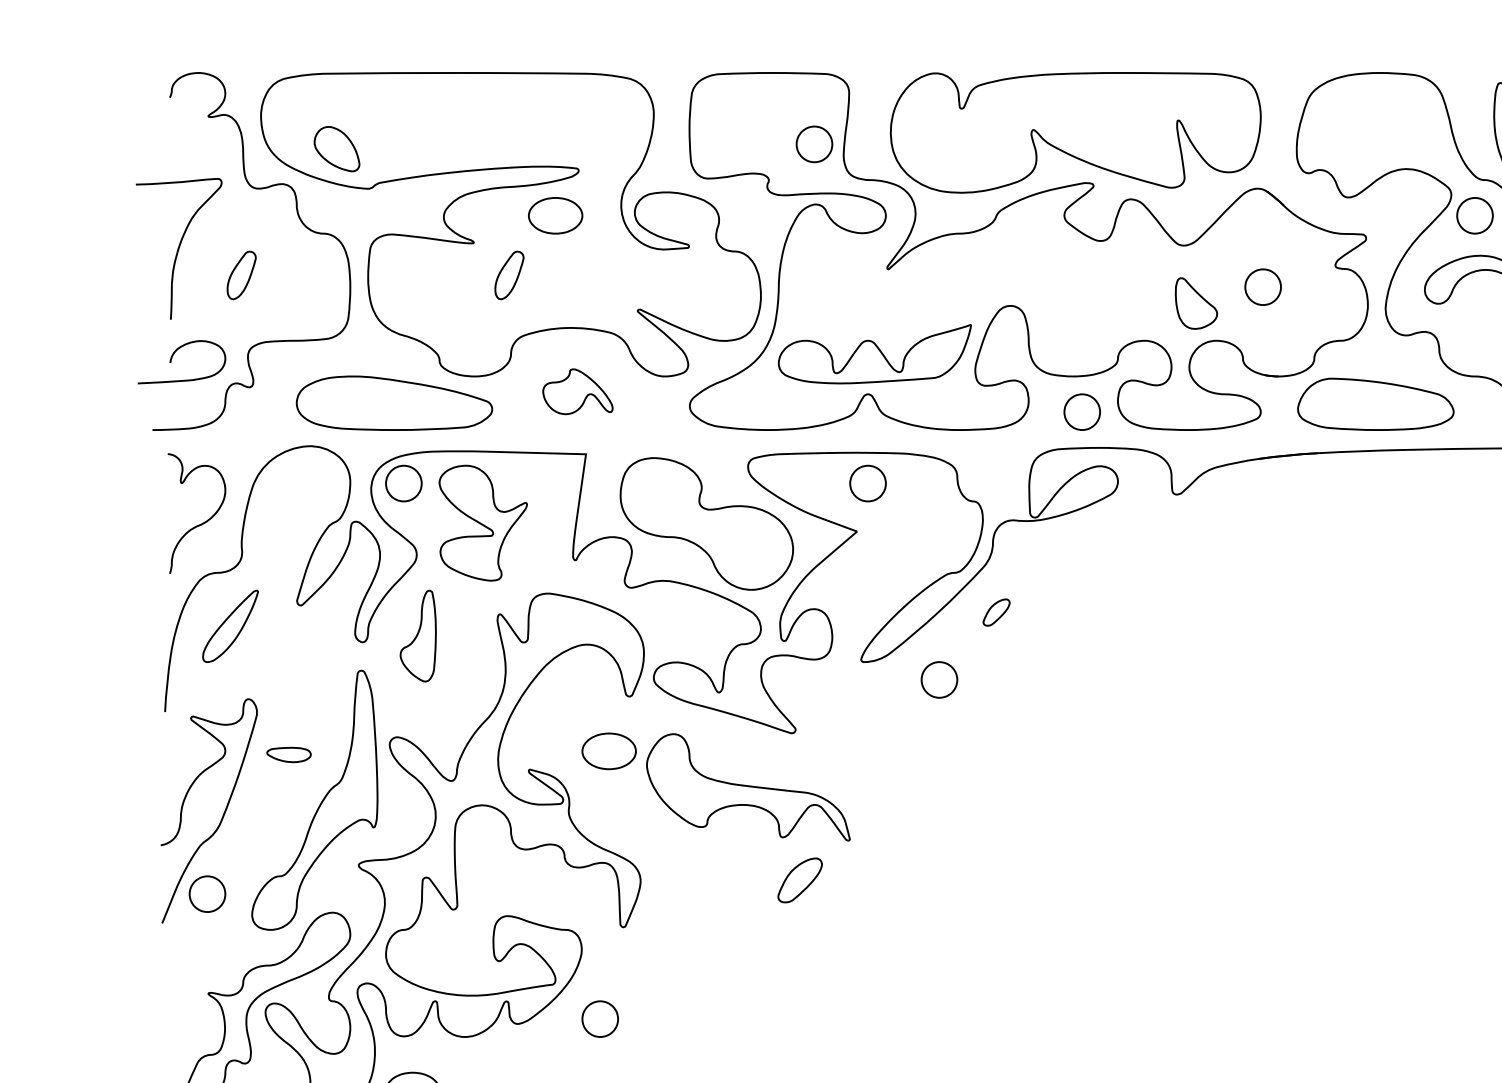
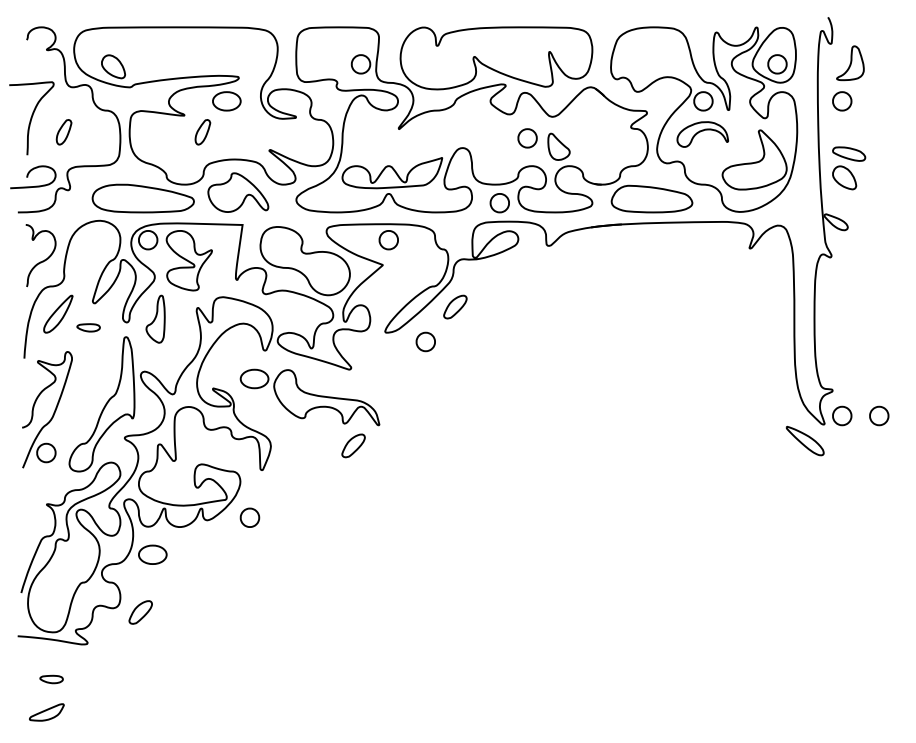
part: (1262, 287) -> (527, 138), moved
part: (578, 391) -> (238, 192), size x1.67
part: (996, 611) -> (455, 306), size x1.67
part: (288, 754) -> (88, 327), moved

